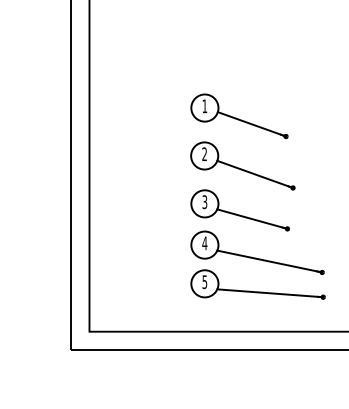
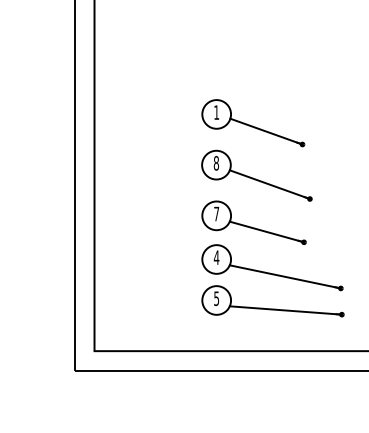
text: (204, 154) -> (216, 163), 2 -> 8
text: (204, 201) -> (216, 213), 3 -> 7

